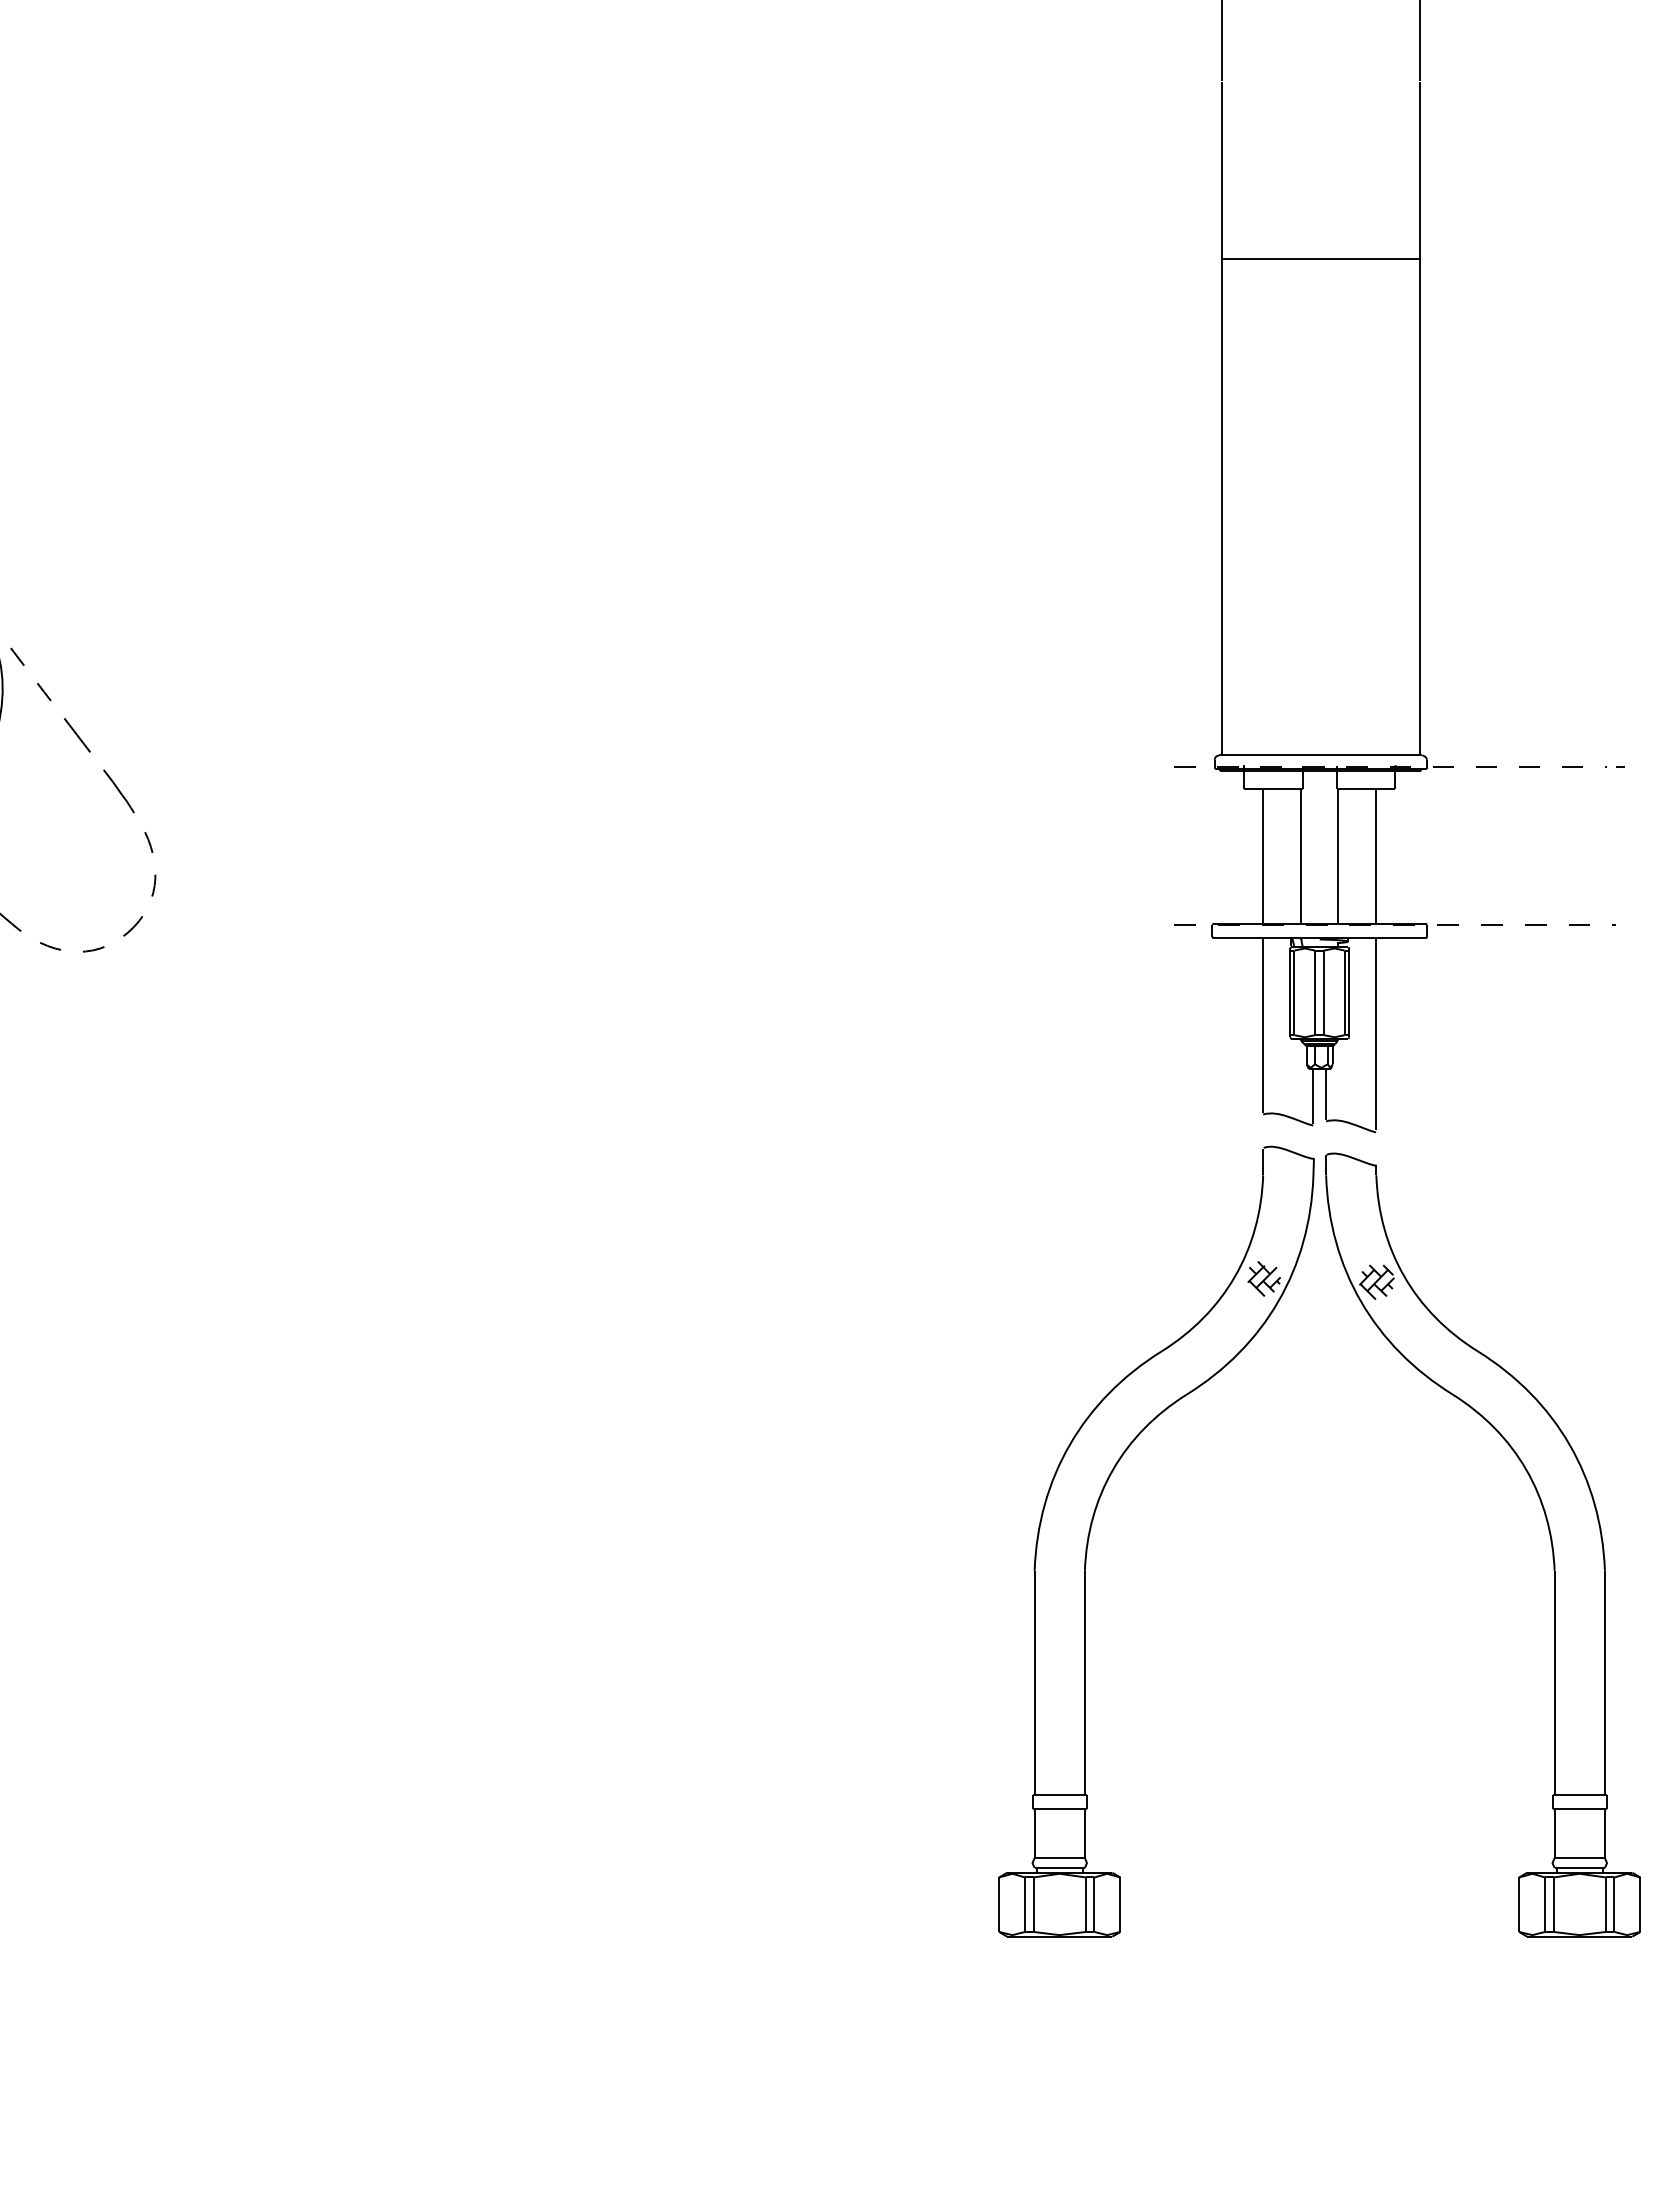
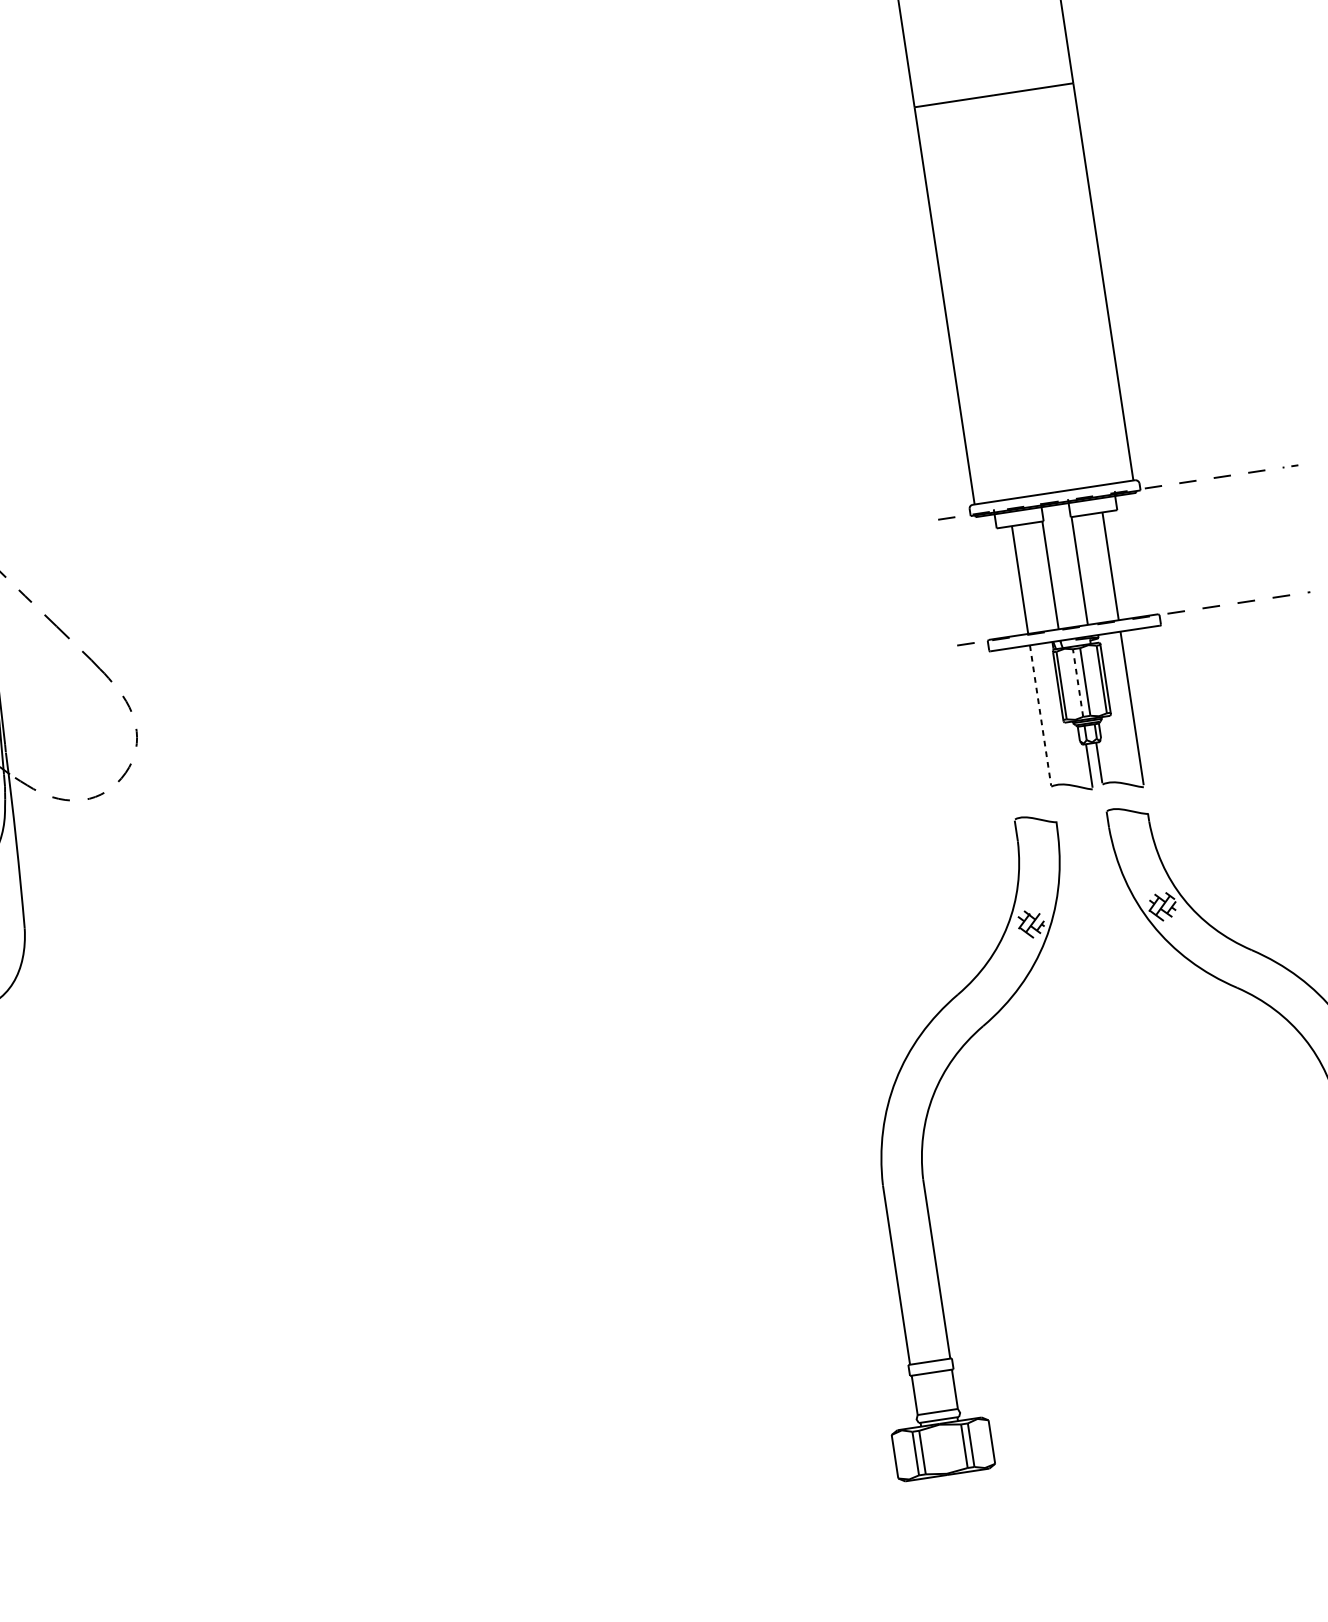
line: (1315, 992) -> (1078, 682), solid -> dashed
line: (1263, 1025) -> (1040, 715), solid -> dashed
part: (1092, 1524) -> (923, 1141), moved

